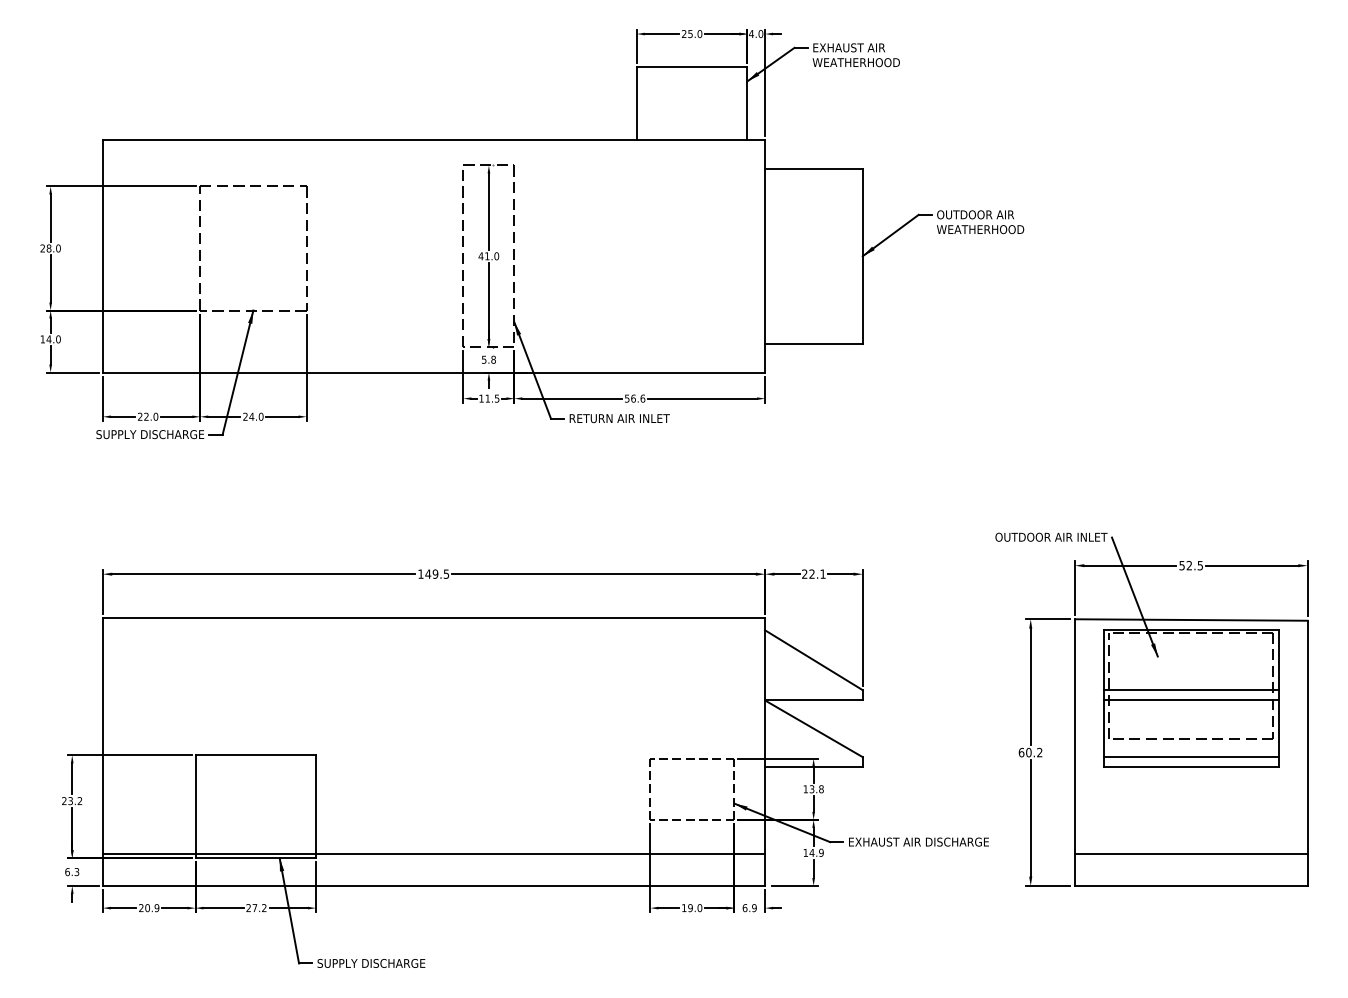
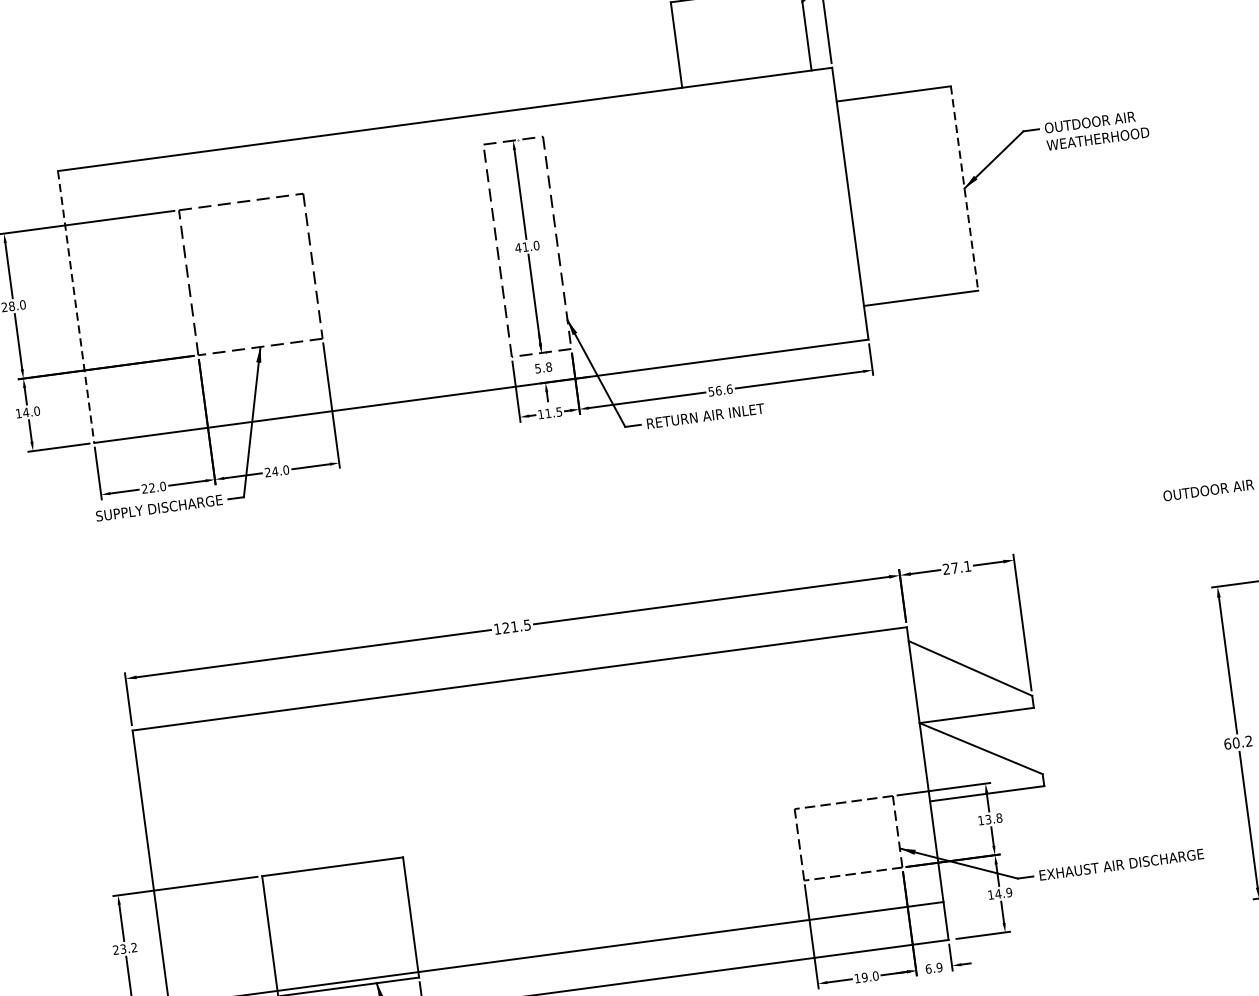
line: (102, 256) -> (75, 307), solid -> dashed
line: (862, 256) -> (964, 188), solid -> dashed
text: (431, 573) -> (509, 626), 149.5 -> 121.5
text: (811, 573) -> (954, 567), 22.1 -> 27.1

